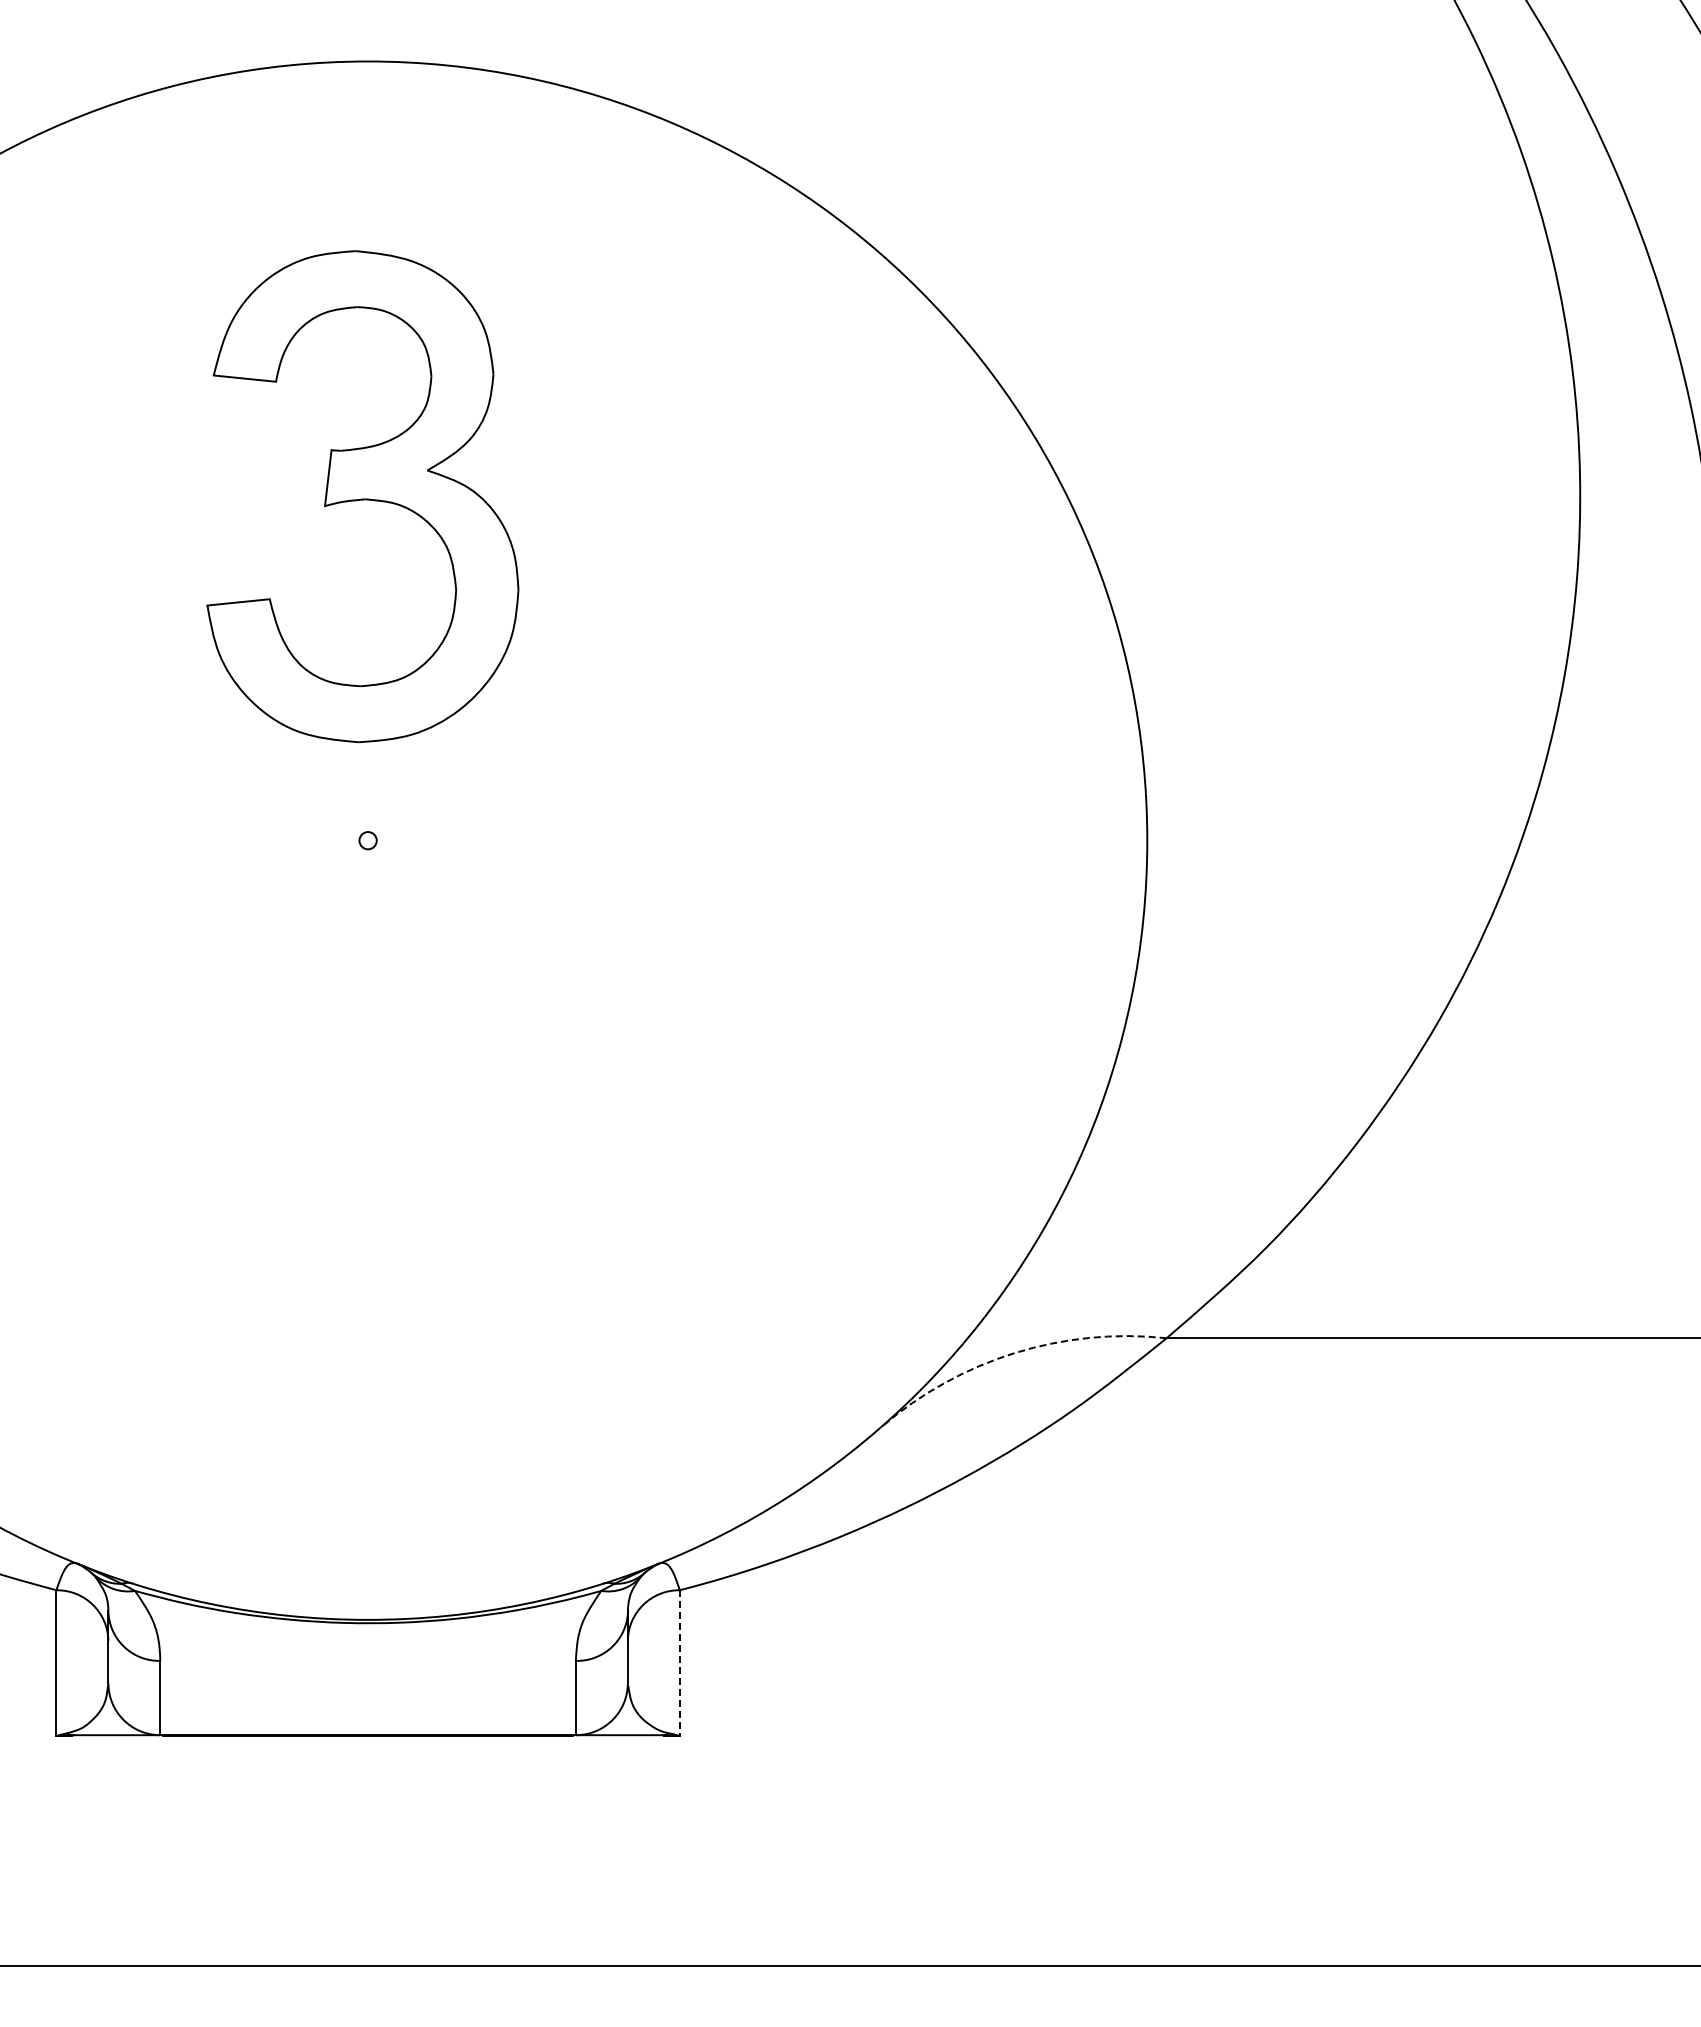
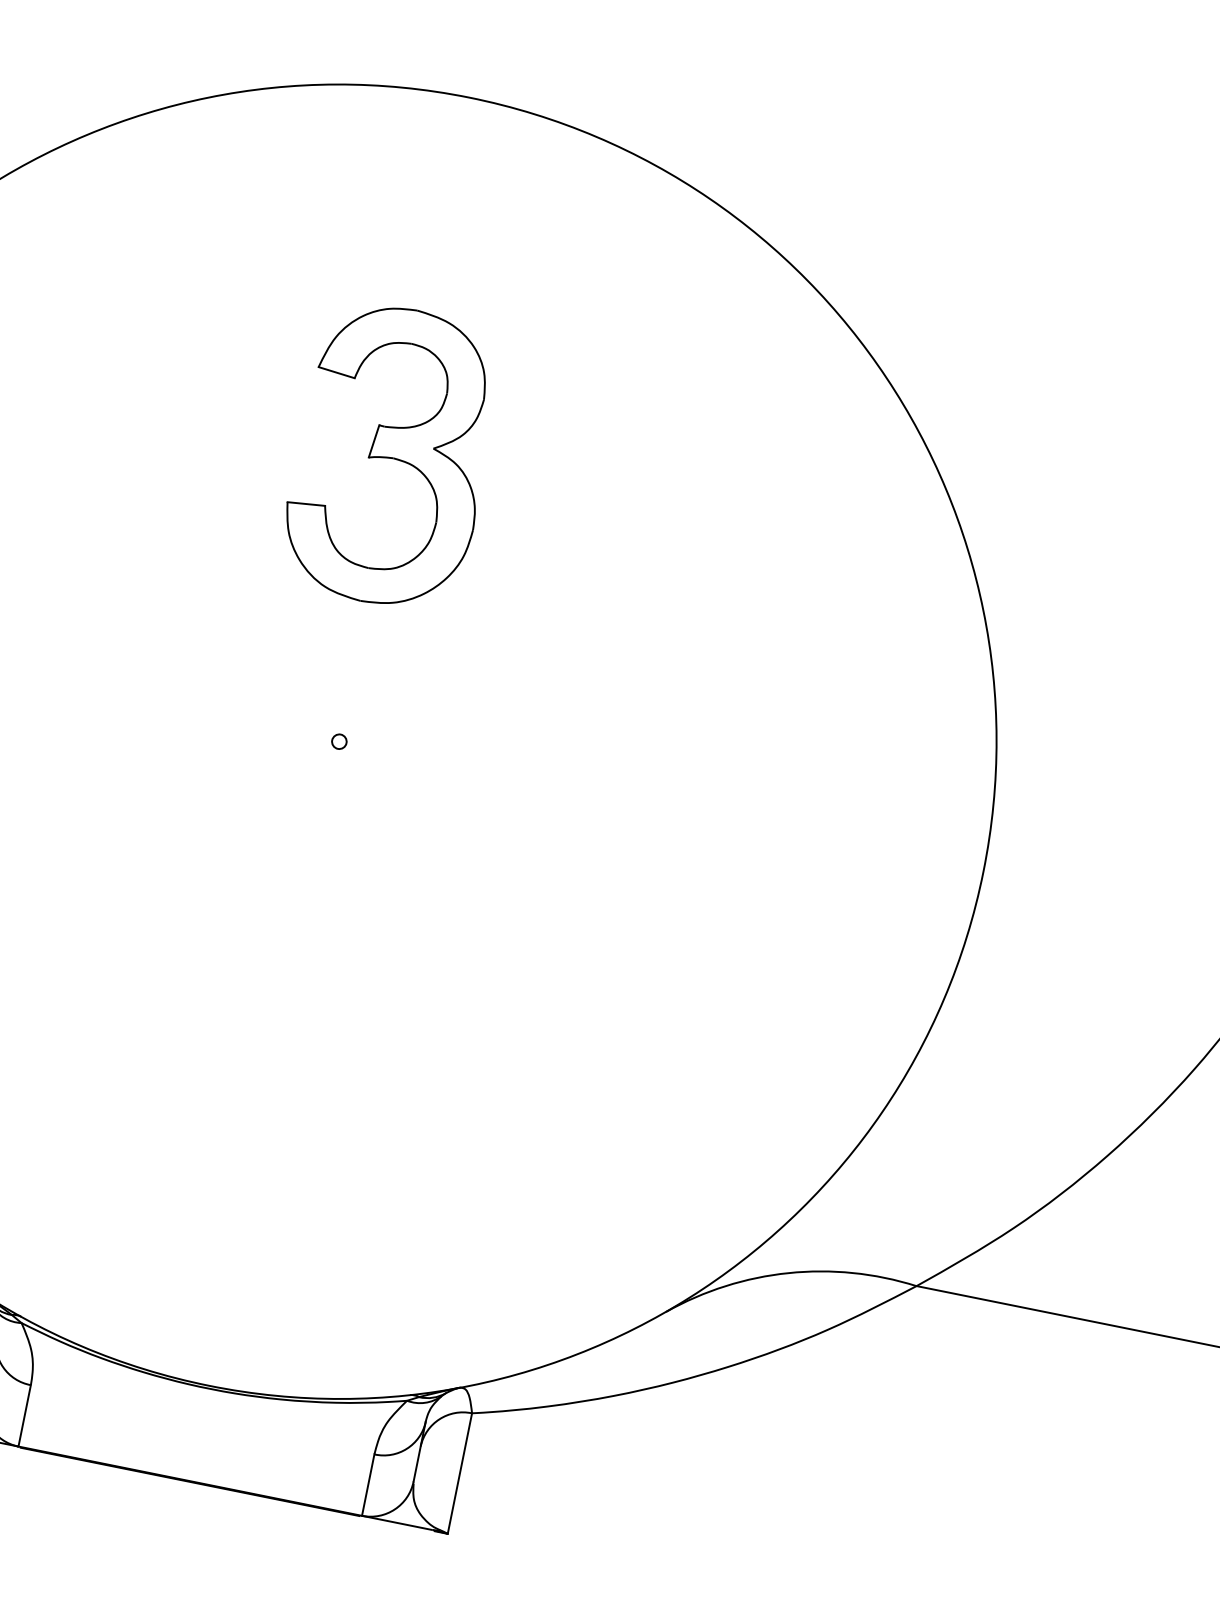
part: (362, 496) -> (392, 456), size x0.71
arc: (1014, 1353) -> (788, 1273), dashed -> solid
line: (679, 1663) -> (459, 1473), dashed -> solid

